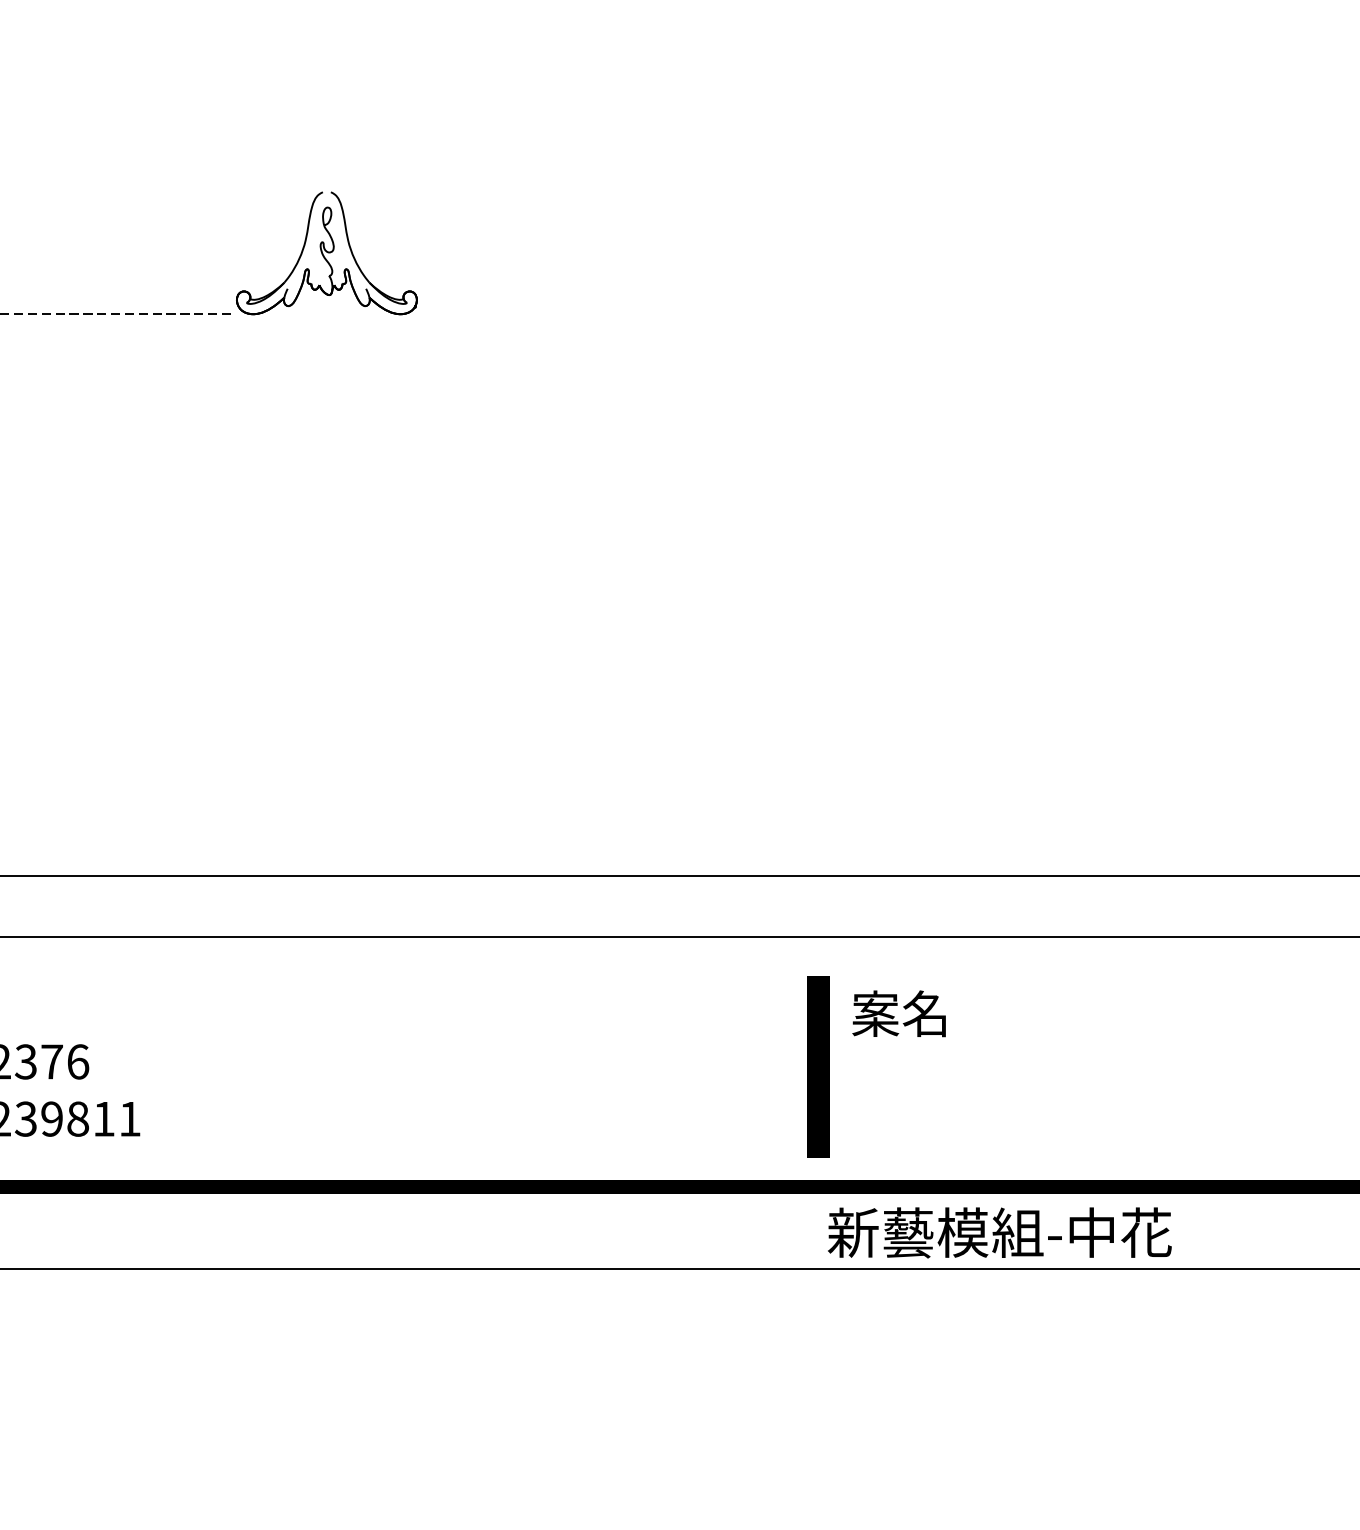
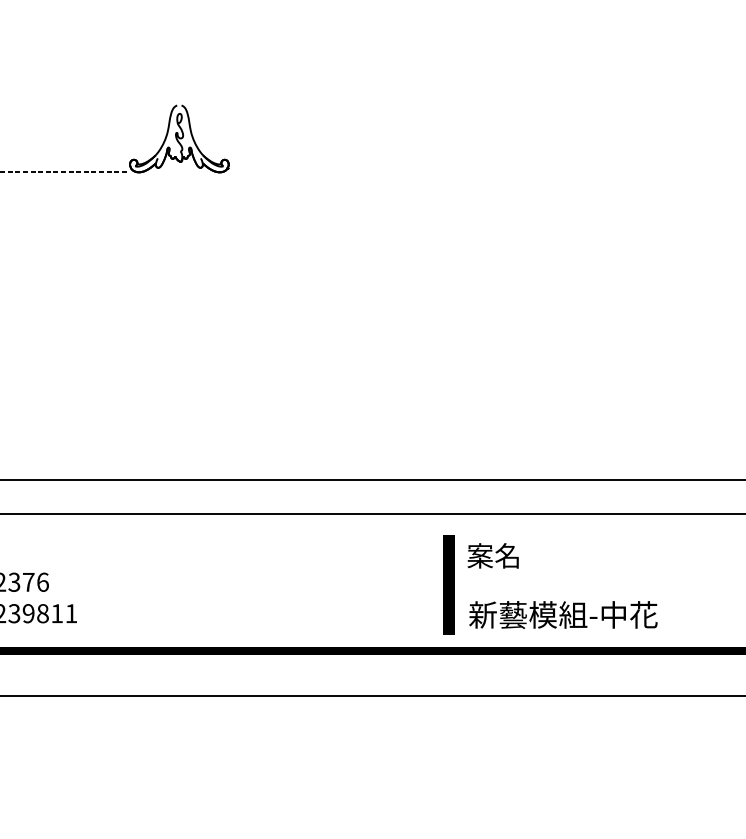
text: (1000, 1231) -> (563, 614), moved

